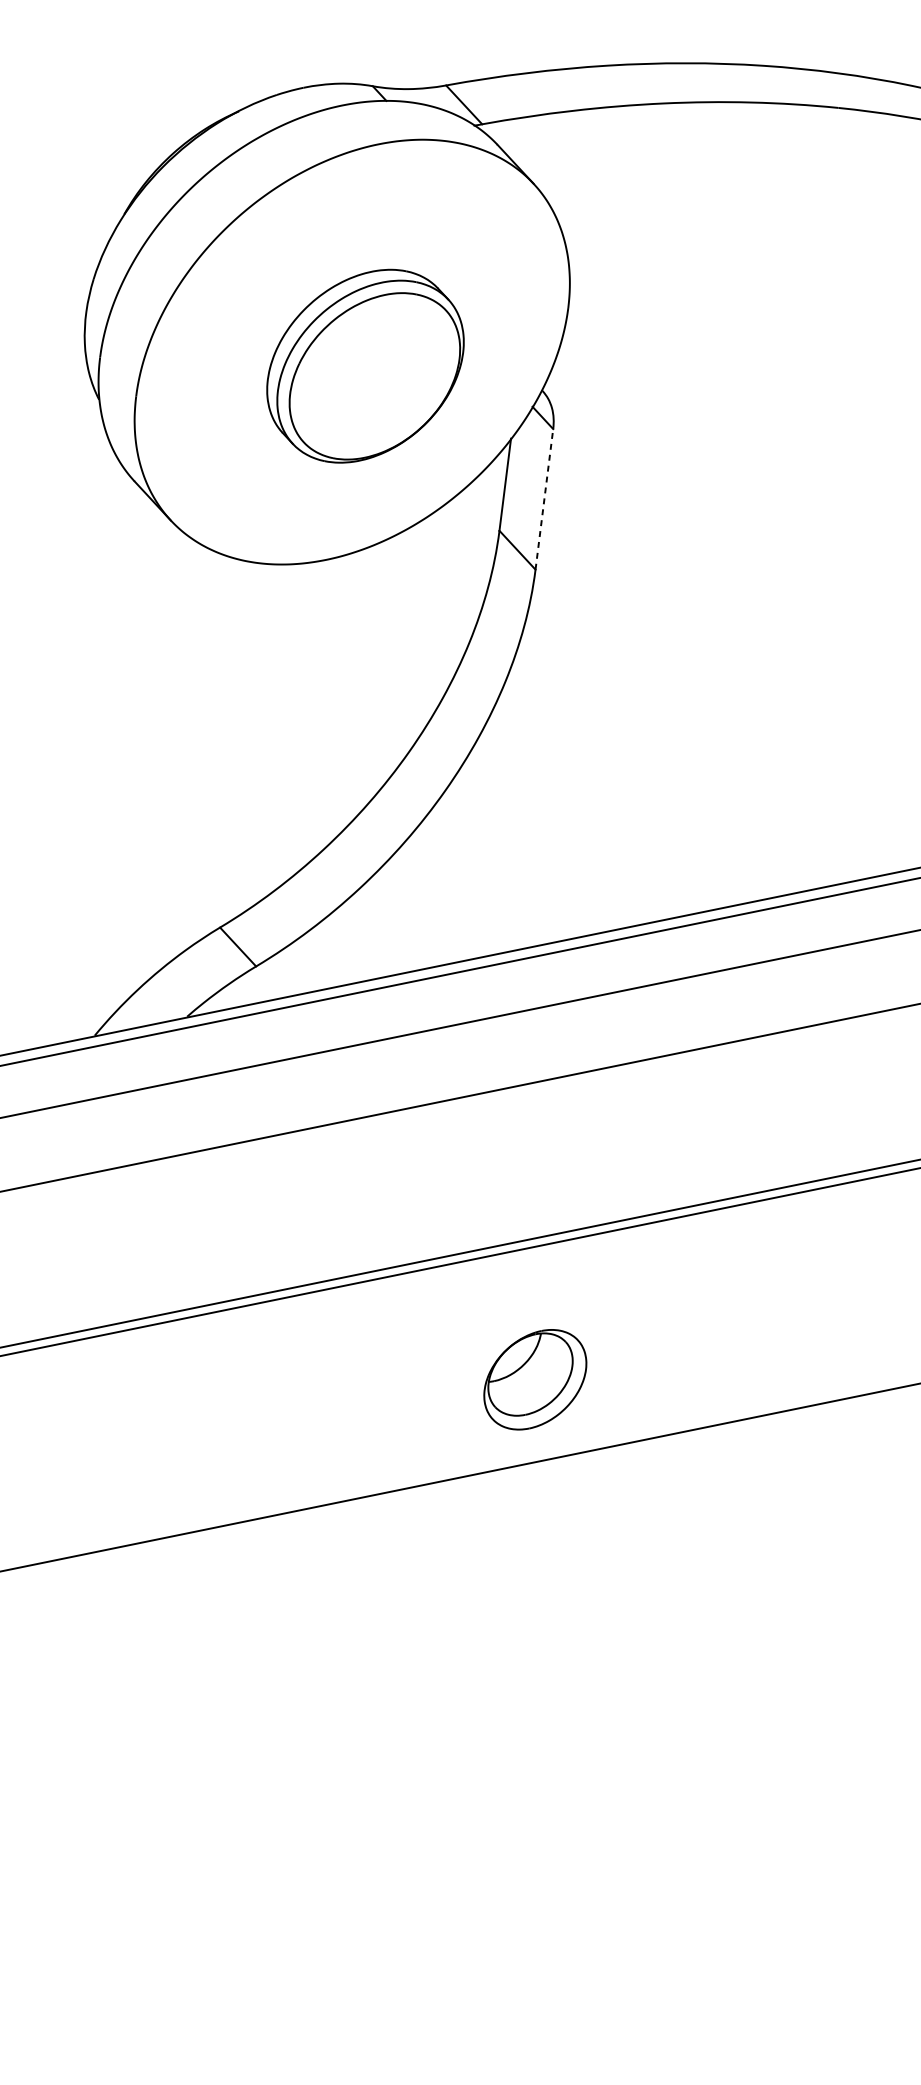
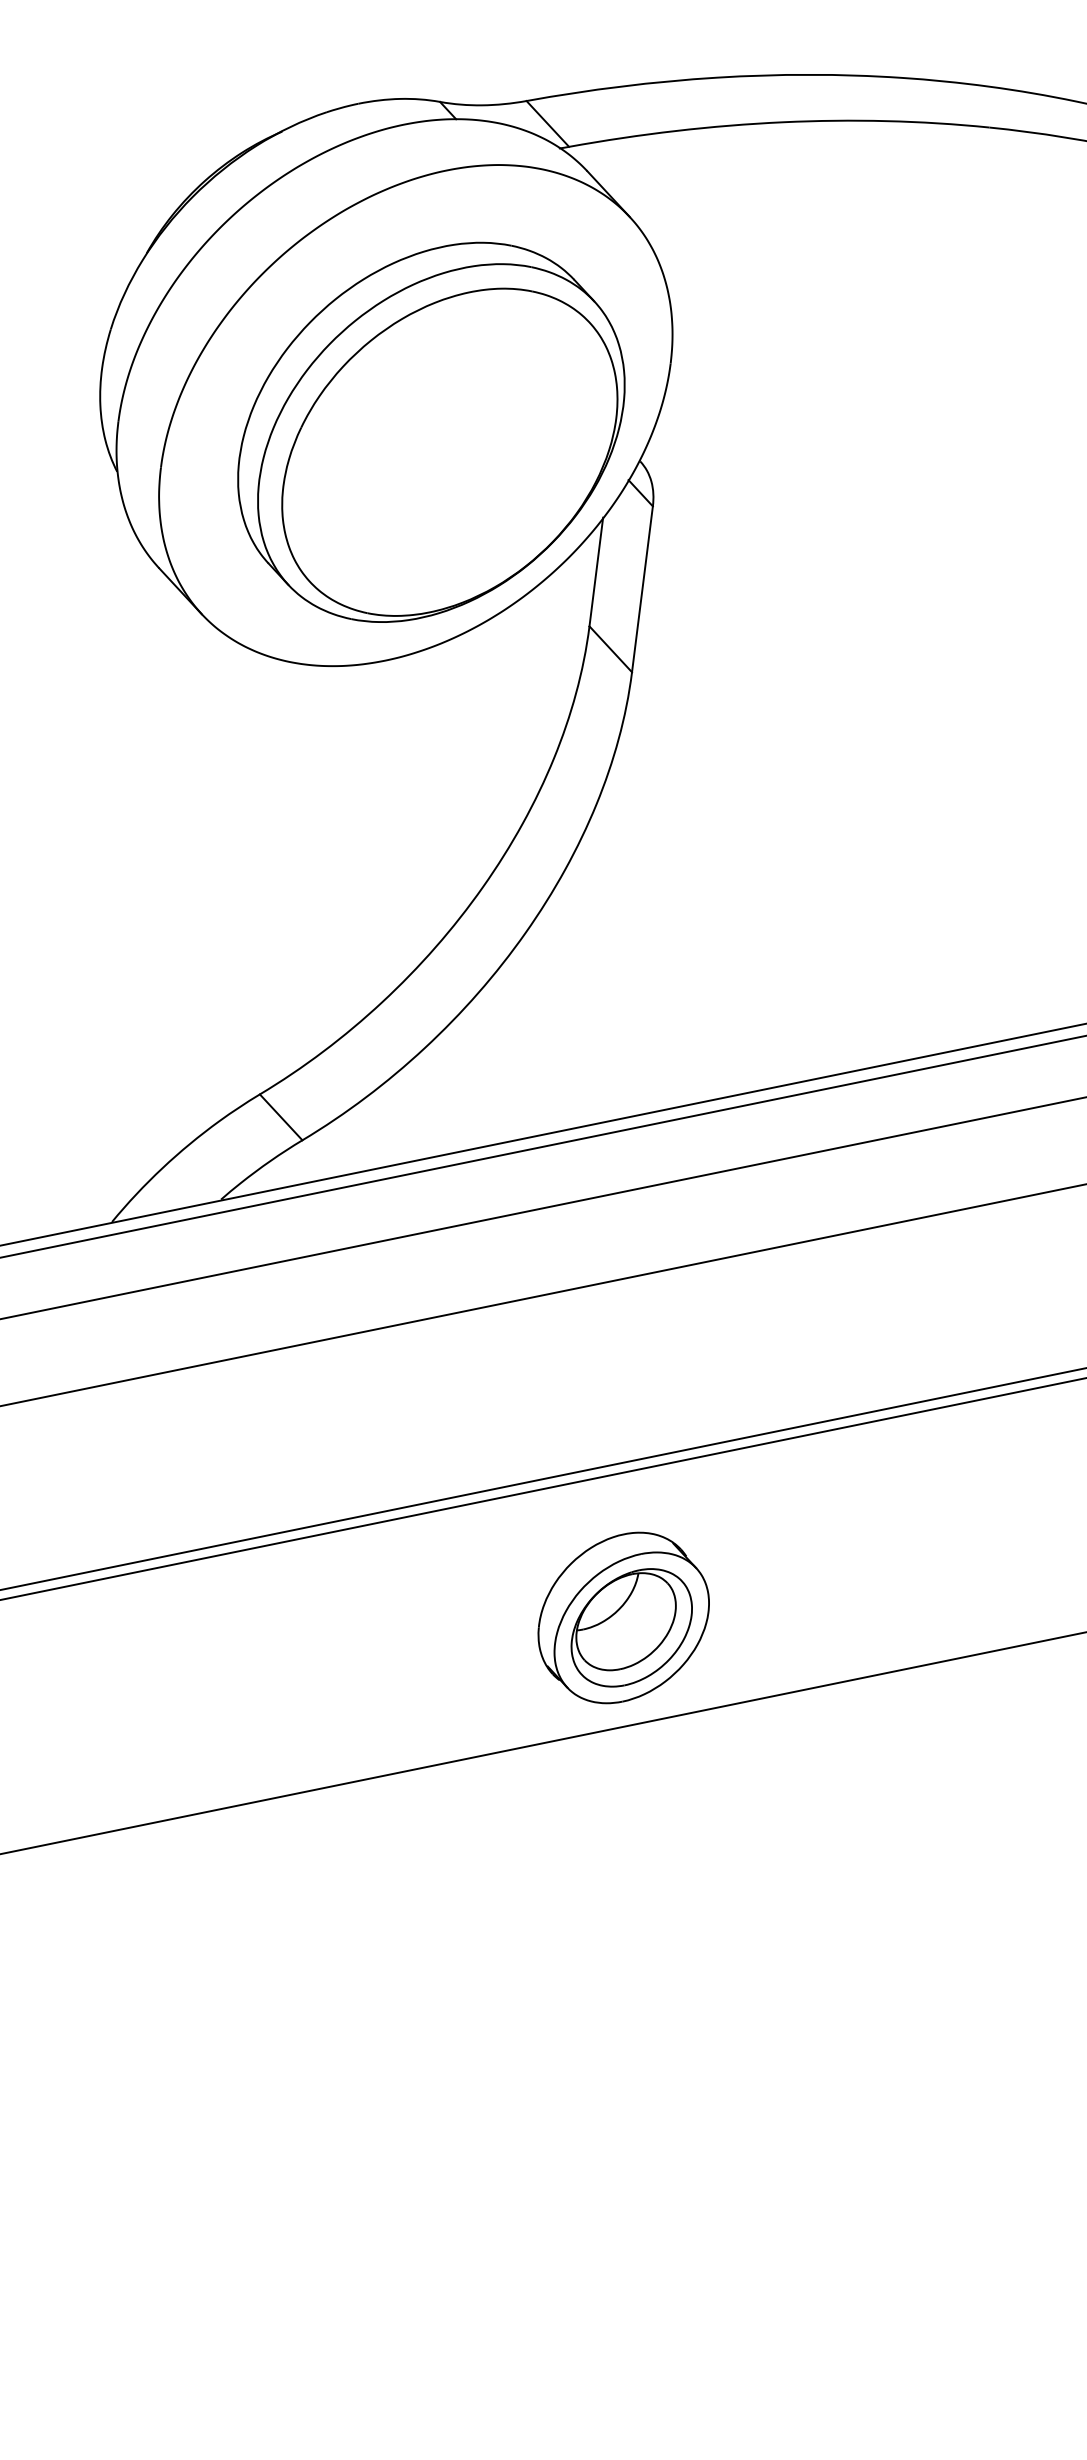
part: (365, 365) -> (431, 431), size x1.67
line: (544, 499) -> (642, 589), dashed -> solid
part: (528, 1370) -> (623, 1617), added

